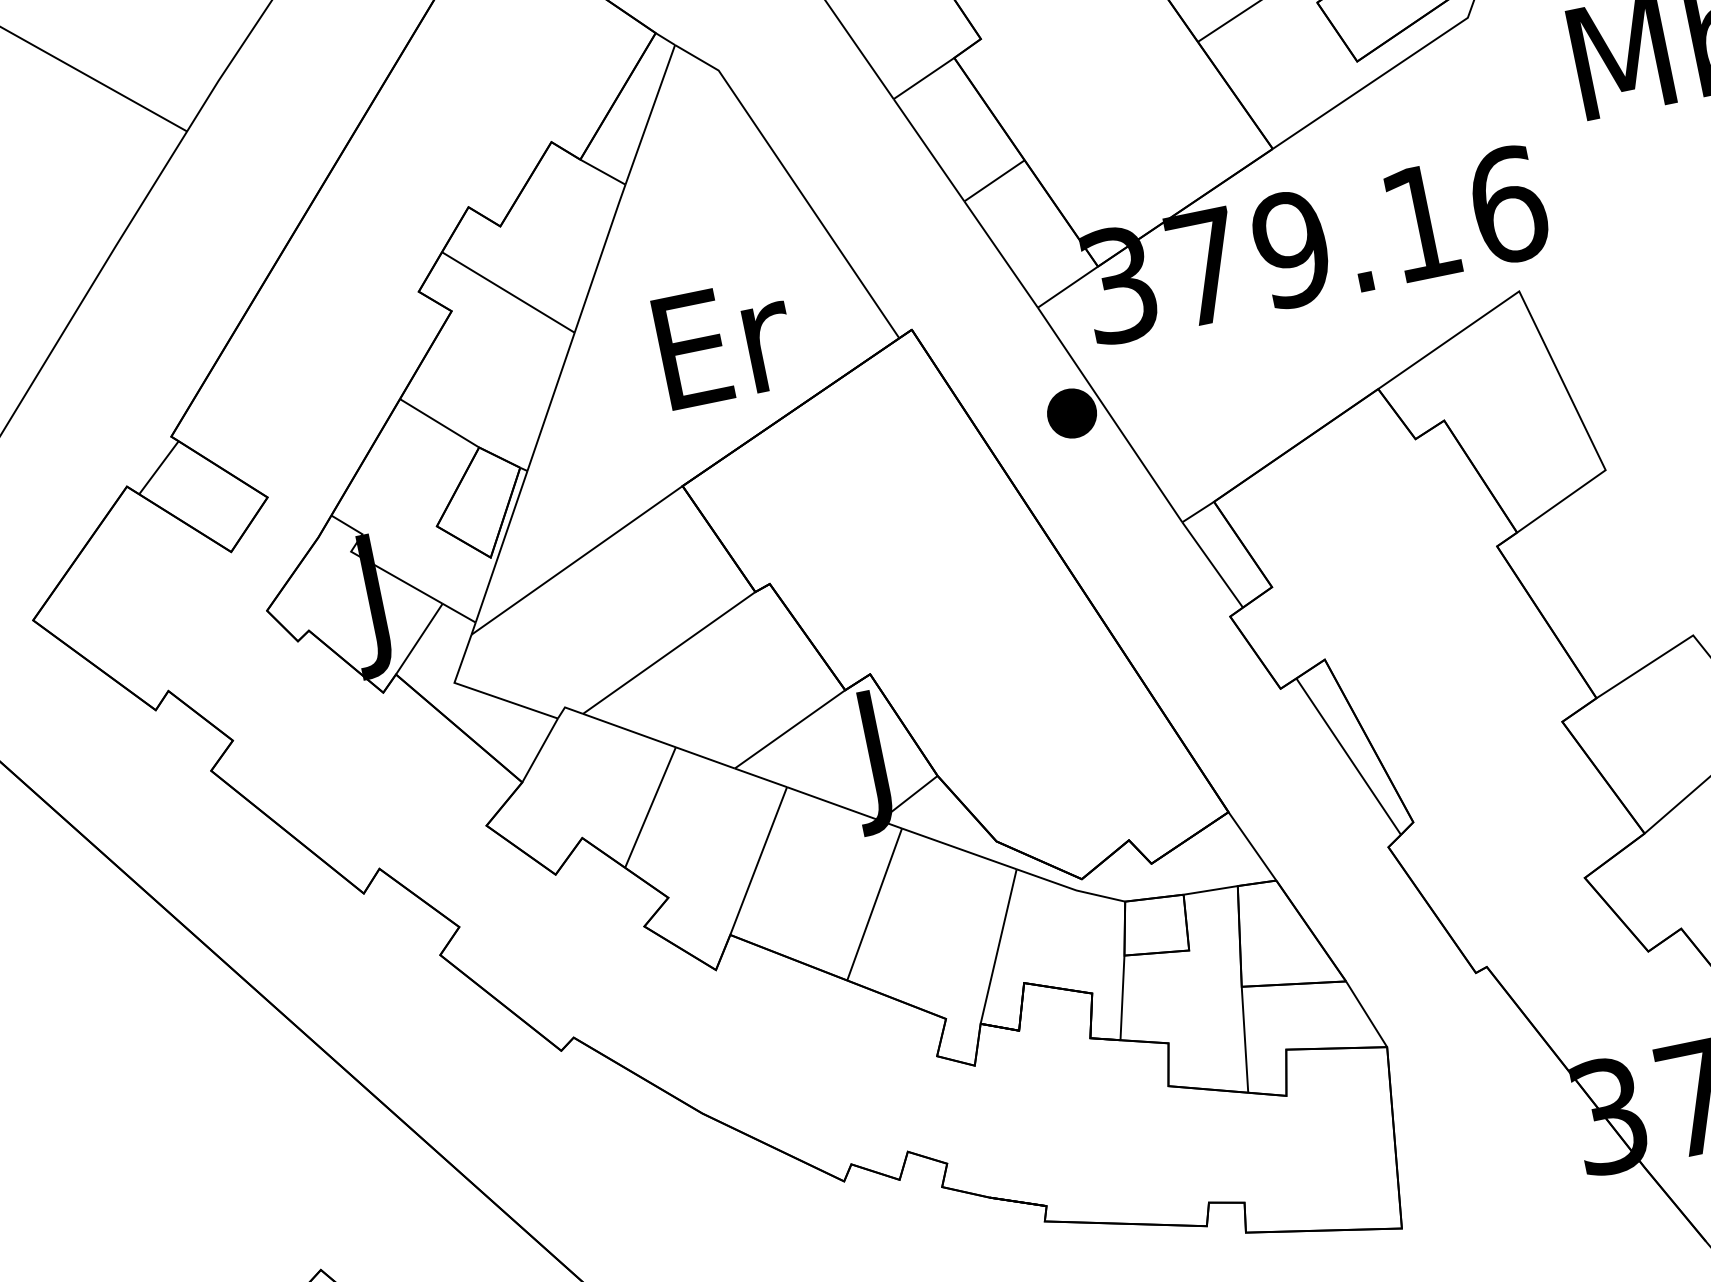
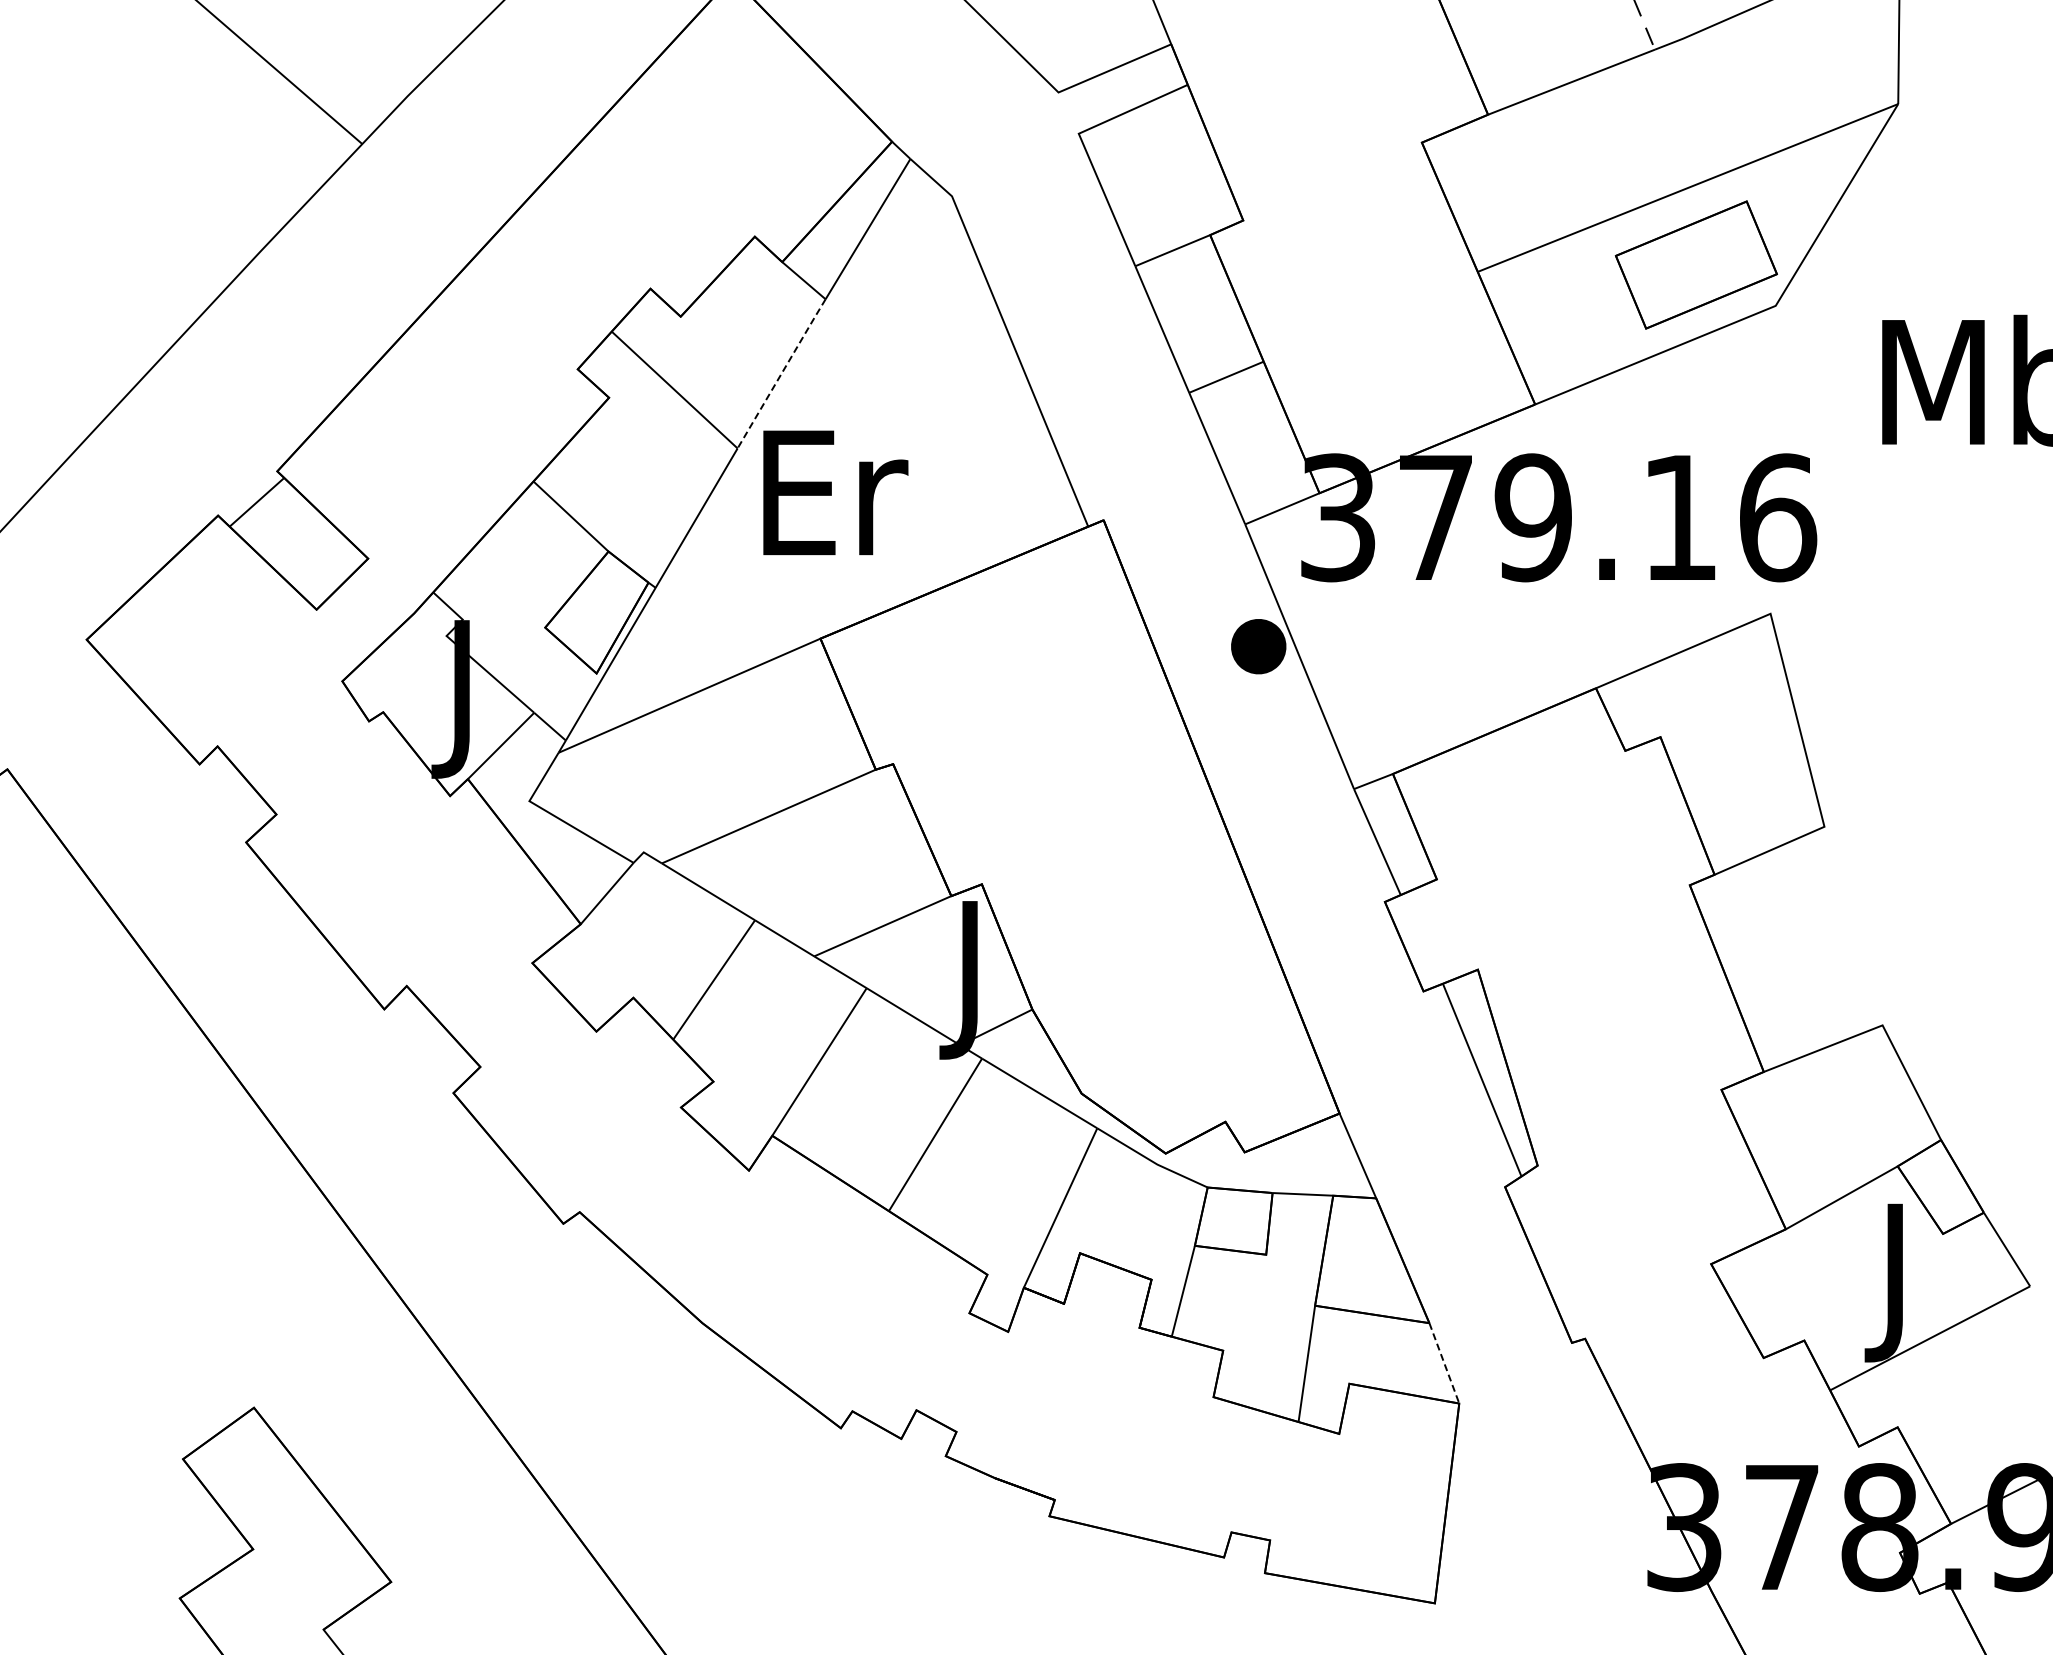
line: (599, 258) -> (781, 373), solid -> dashed
text: (725, 342) -> (835, 492), moved
line: (1366, 1014) -> (1444, 1363), solid -> dashed

